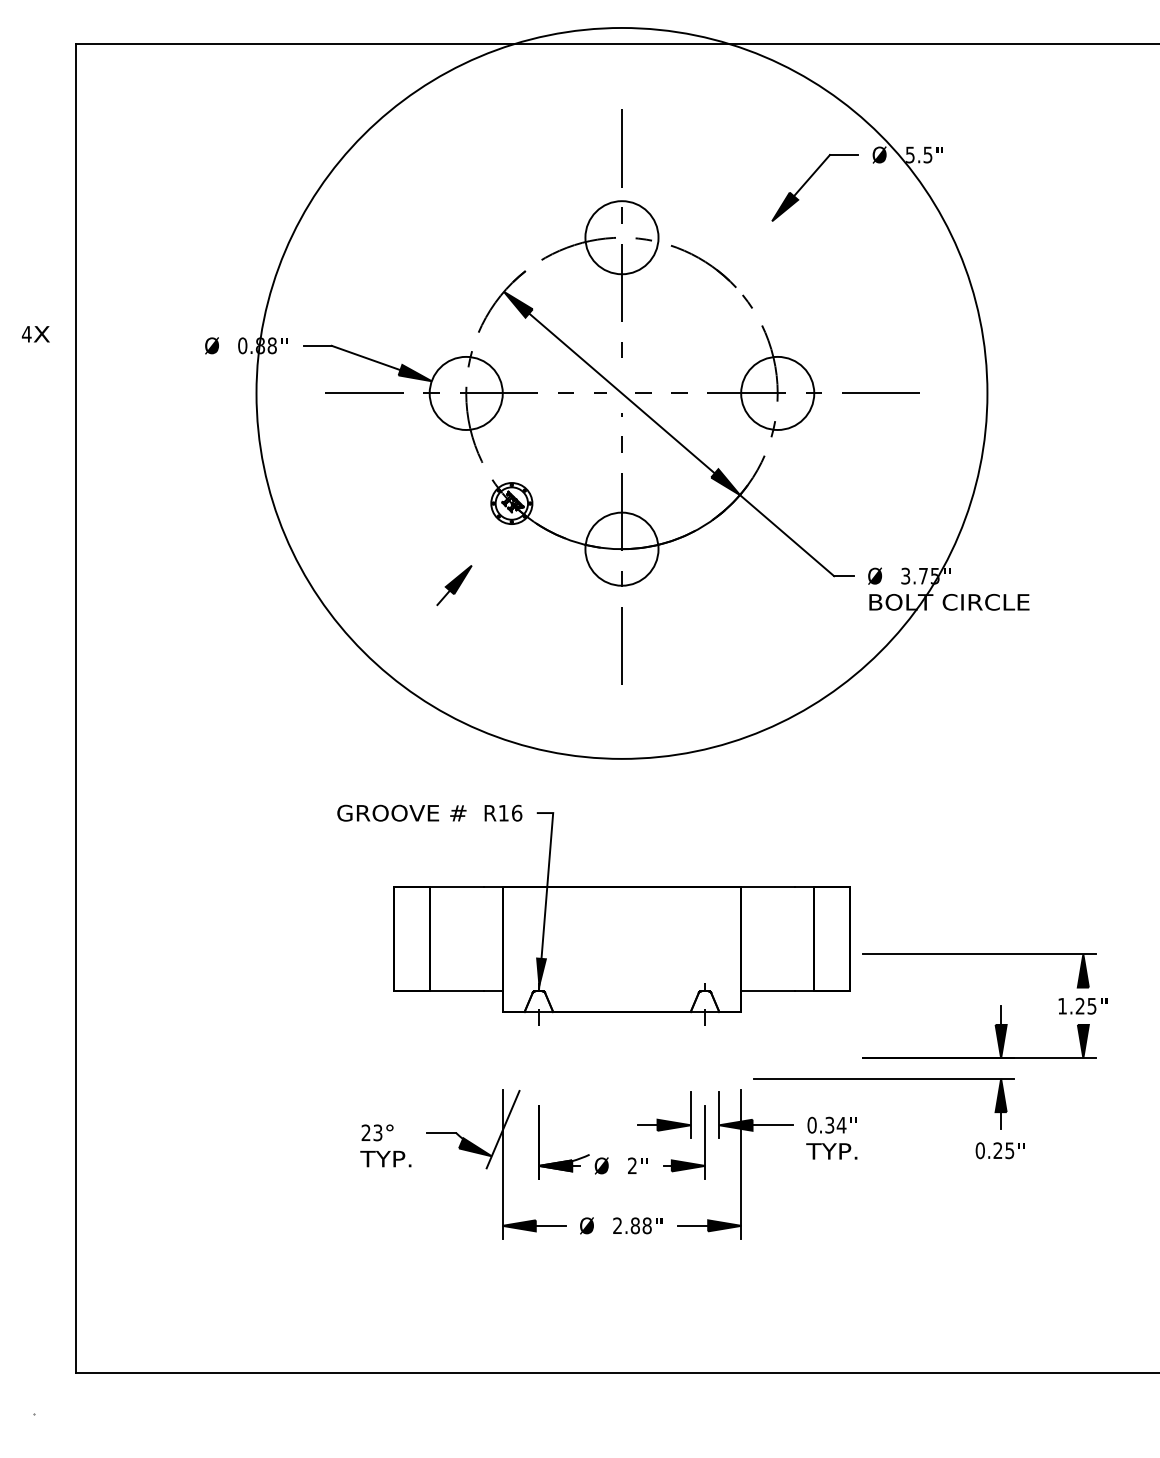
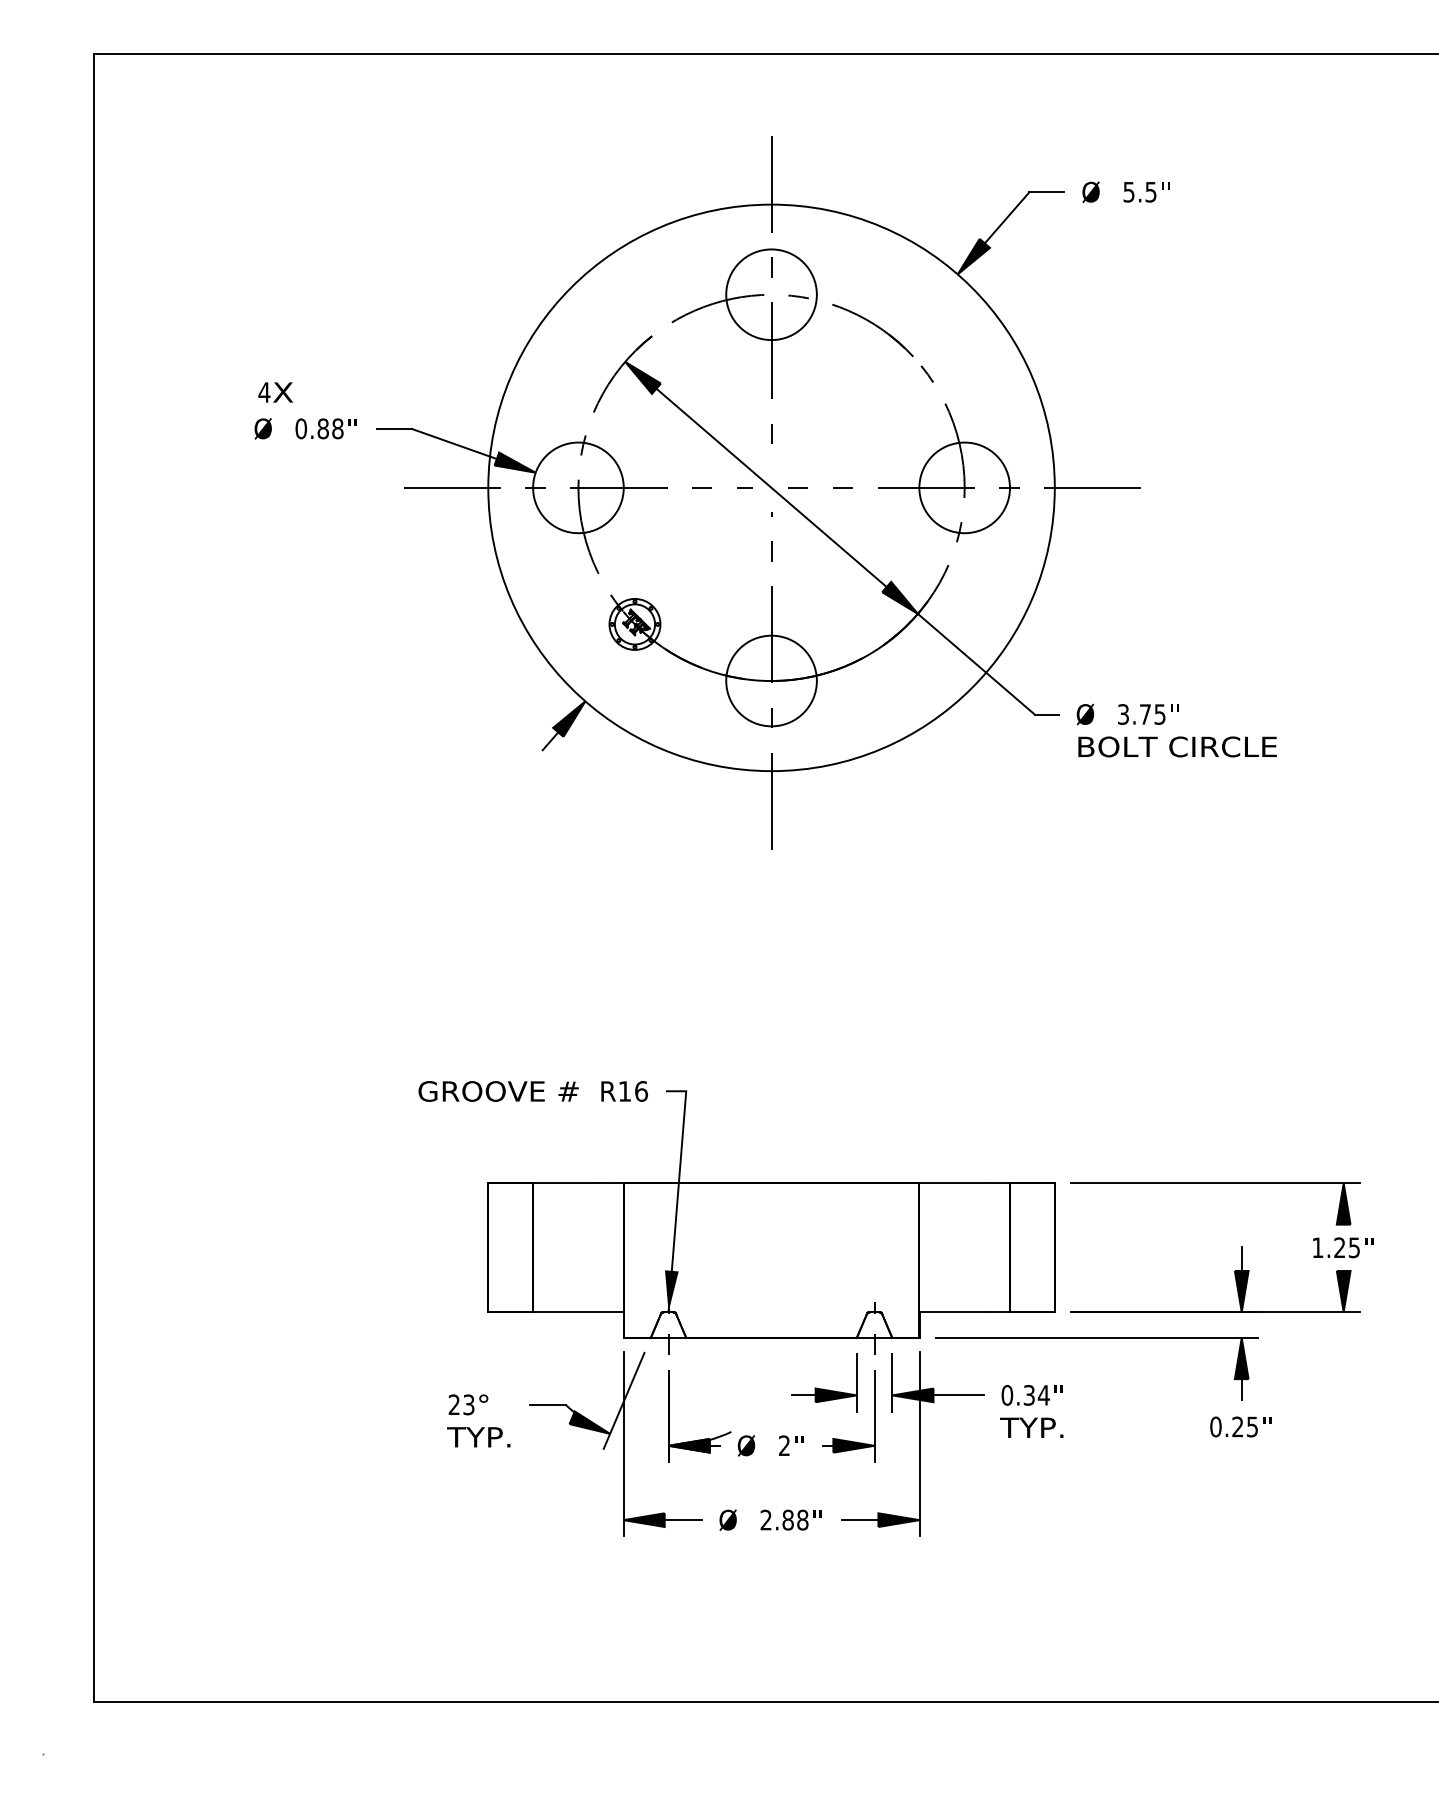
text: (35, 334) -> (275, 392), moved
circle: (621, 393) -> (771, 487), size x0.62
part: (593, 914) -> (736, 1217), moved

